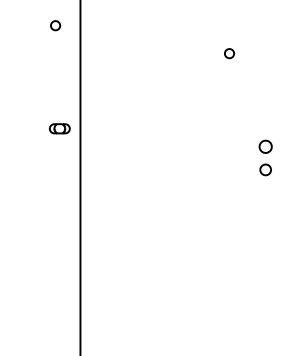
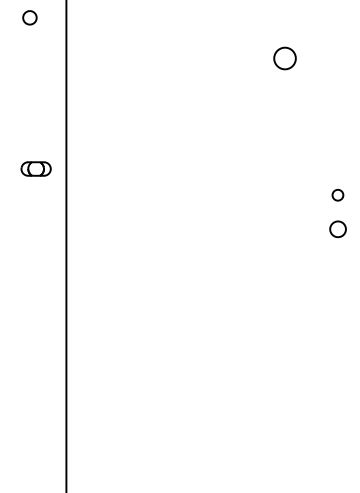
part: (229, 53) -> (284, 58), size x1.6
part: (265, 146) -> (337, 194), size x0.6

